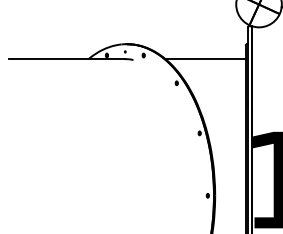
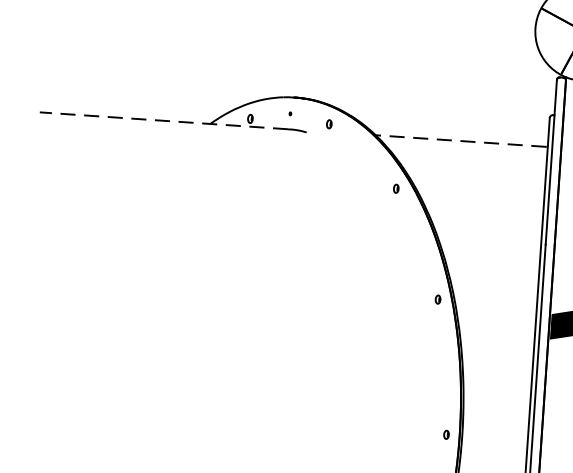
line: (66, 59) -> (163, 121), solid -> dashed
line: (205, 59) -> (461, 141), solid -> dashed

